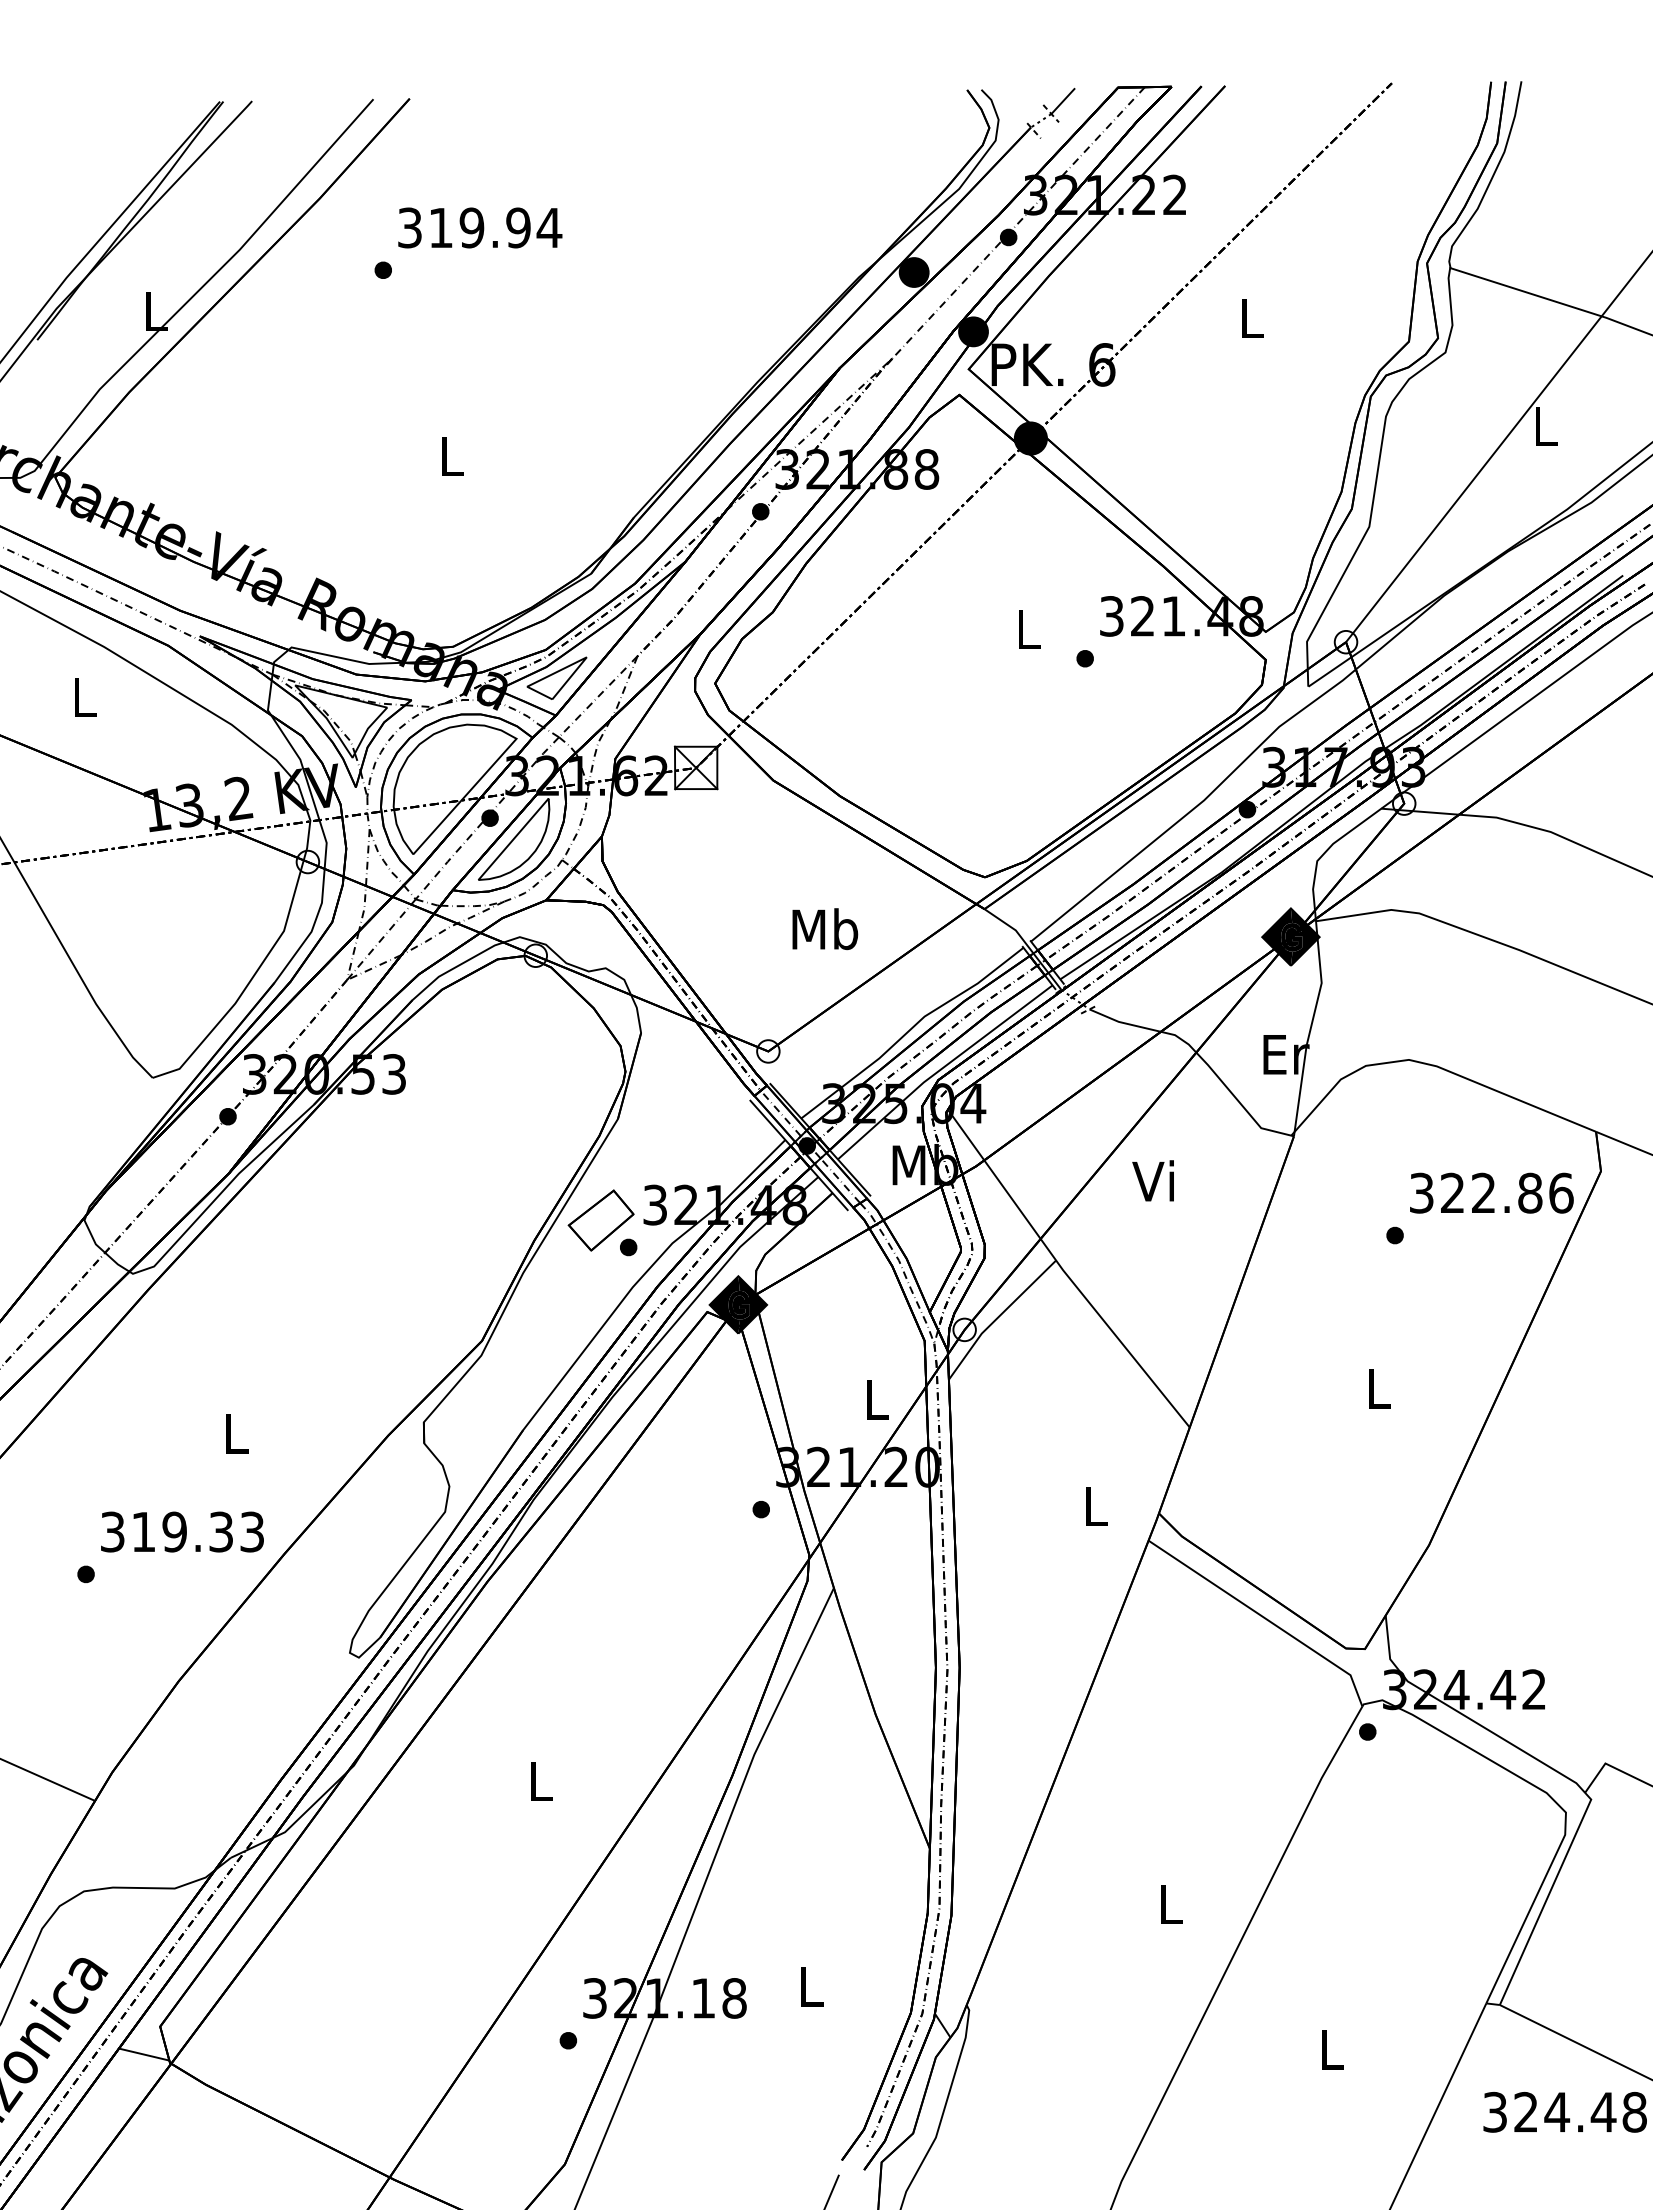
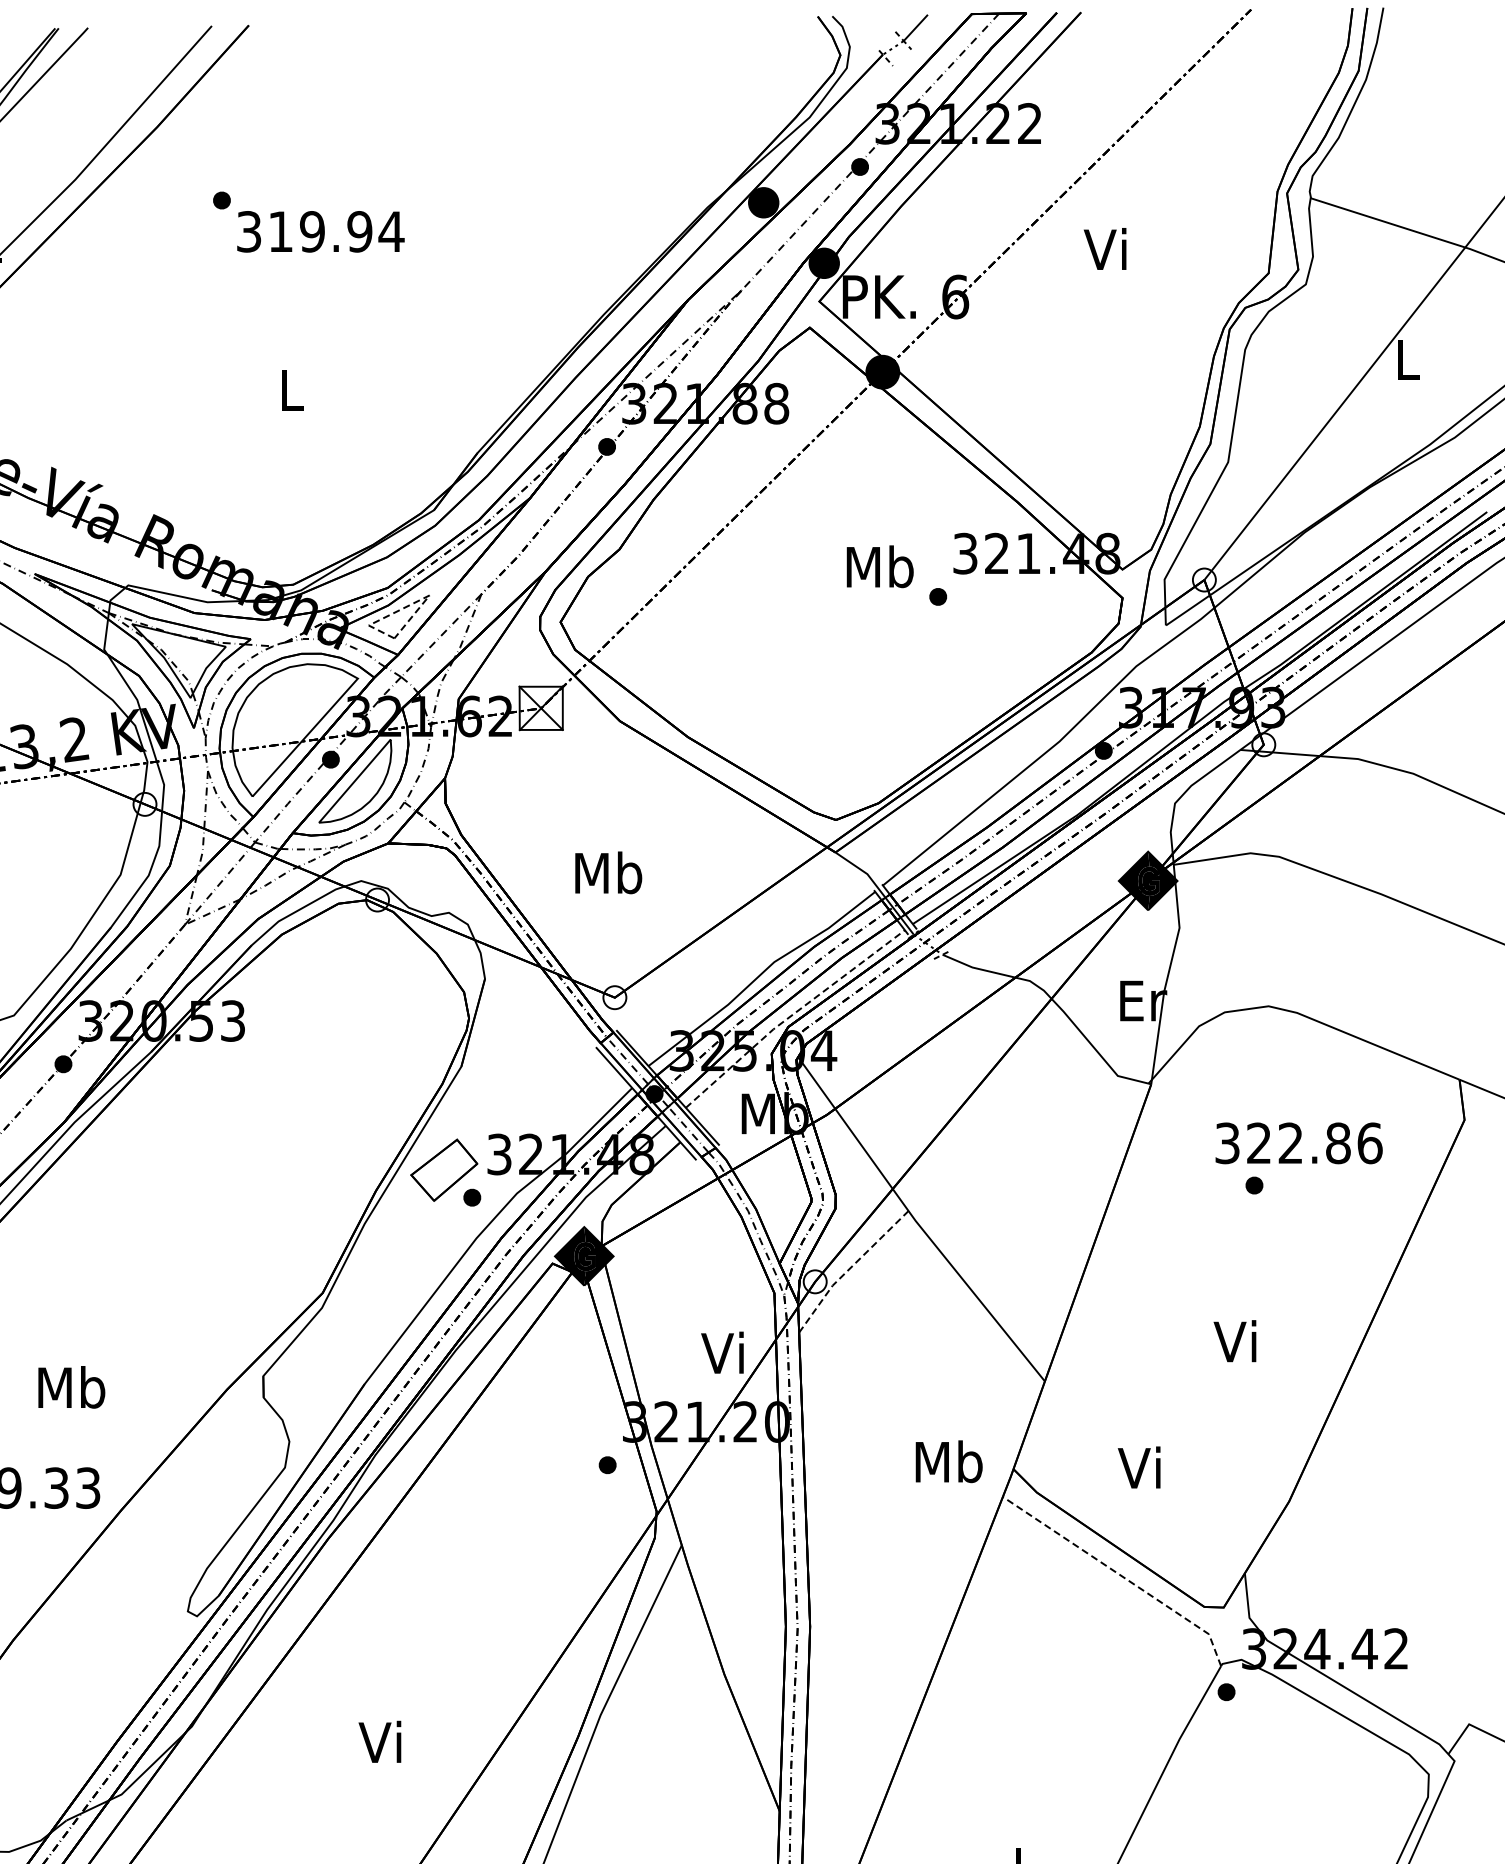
text: (480, 227) -> (321, 231), moved
text: (1248, 317) -> (1104, 248), L -> Vi
text: (1028, 629) -> (880, 567), L -> Mb
line: (569, 666) -> (411, 604), solid -> dashed
text: (825, 929) -> (608, 873), moved
line: (942, 1068) -> (792, 1015), solid -> dashed
text: (1152, 1180) -> (1138, 1467), moved
text: (1491, 1192) -> (1298, 1142), moved
line: (998, 1316) -> (849, 1268), solid -> dashed
text: (1375, 1387) -> (1234, 1340), L -> Vi
text: (873, 1398) -> (722, 1351), L -> Vi
text: (235, 1433) -> (71, 1387), L -> Mb
text: (1095, 1506) -> (948, 1462), L -> Mb
line: (1264, 1617) -> (1121, 1575), solid -> dashed
text: (537, 1780) -> (379, 1741), L -> Vi

